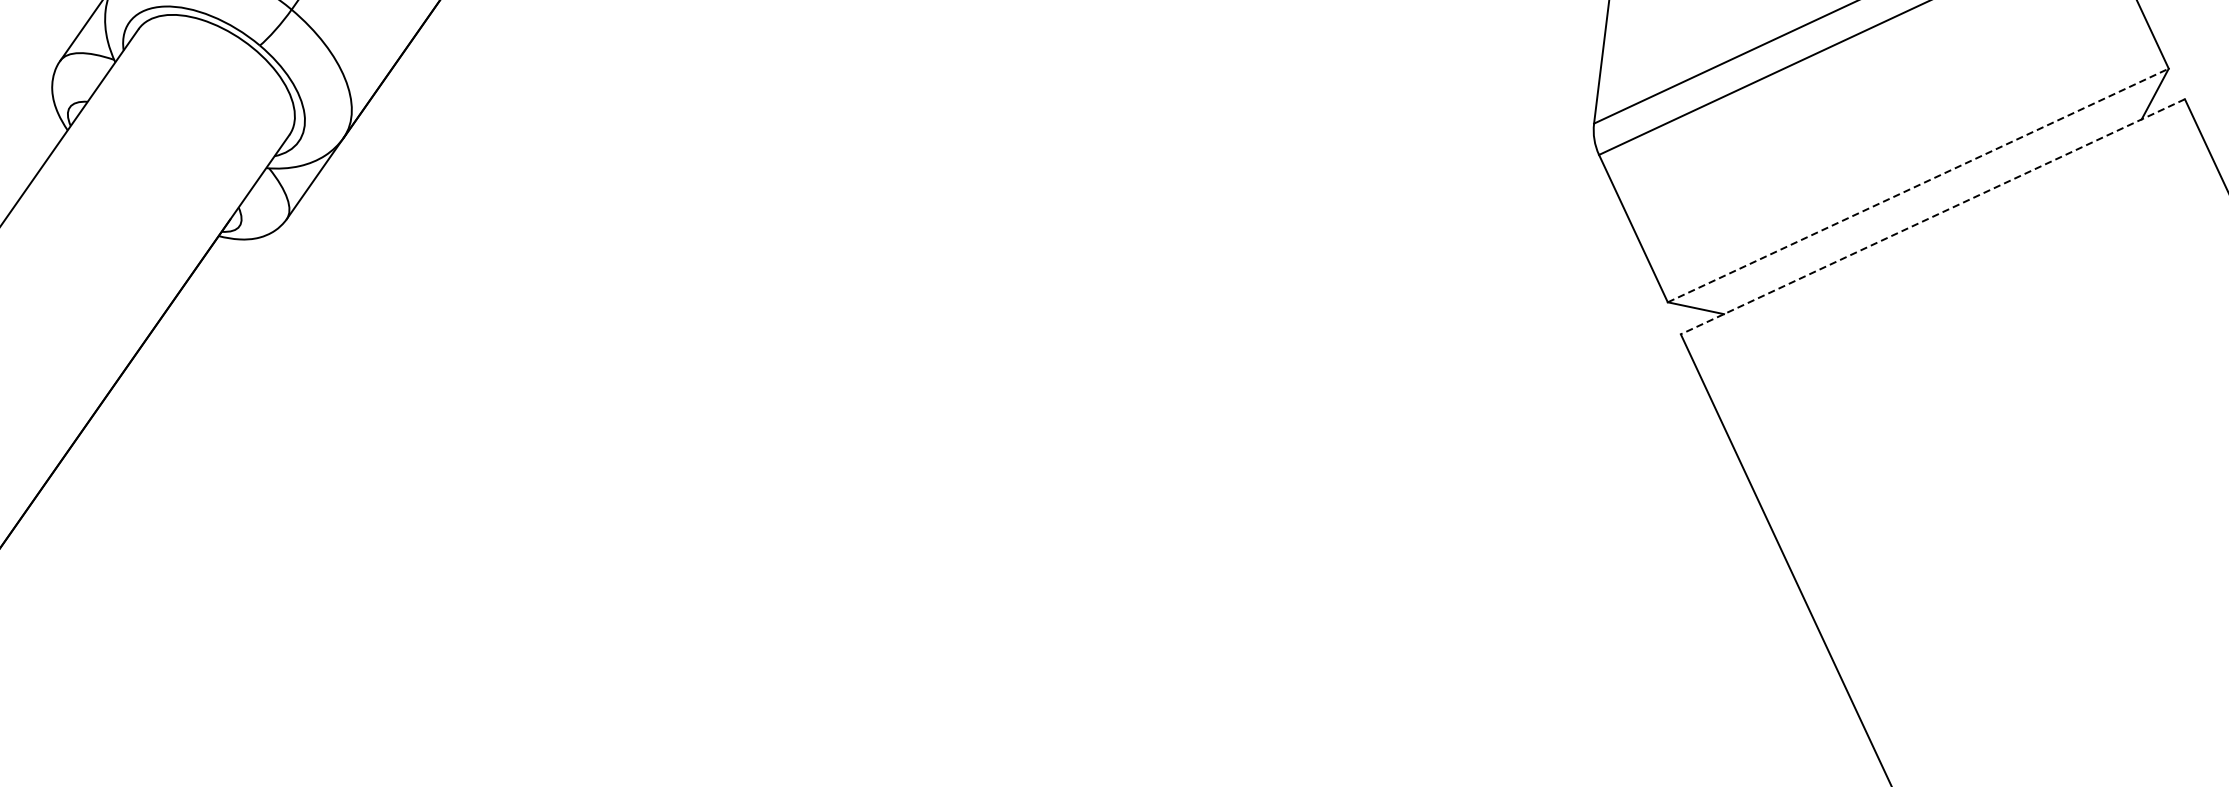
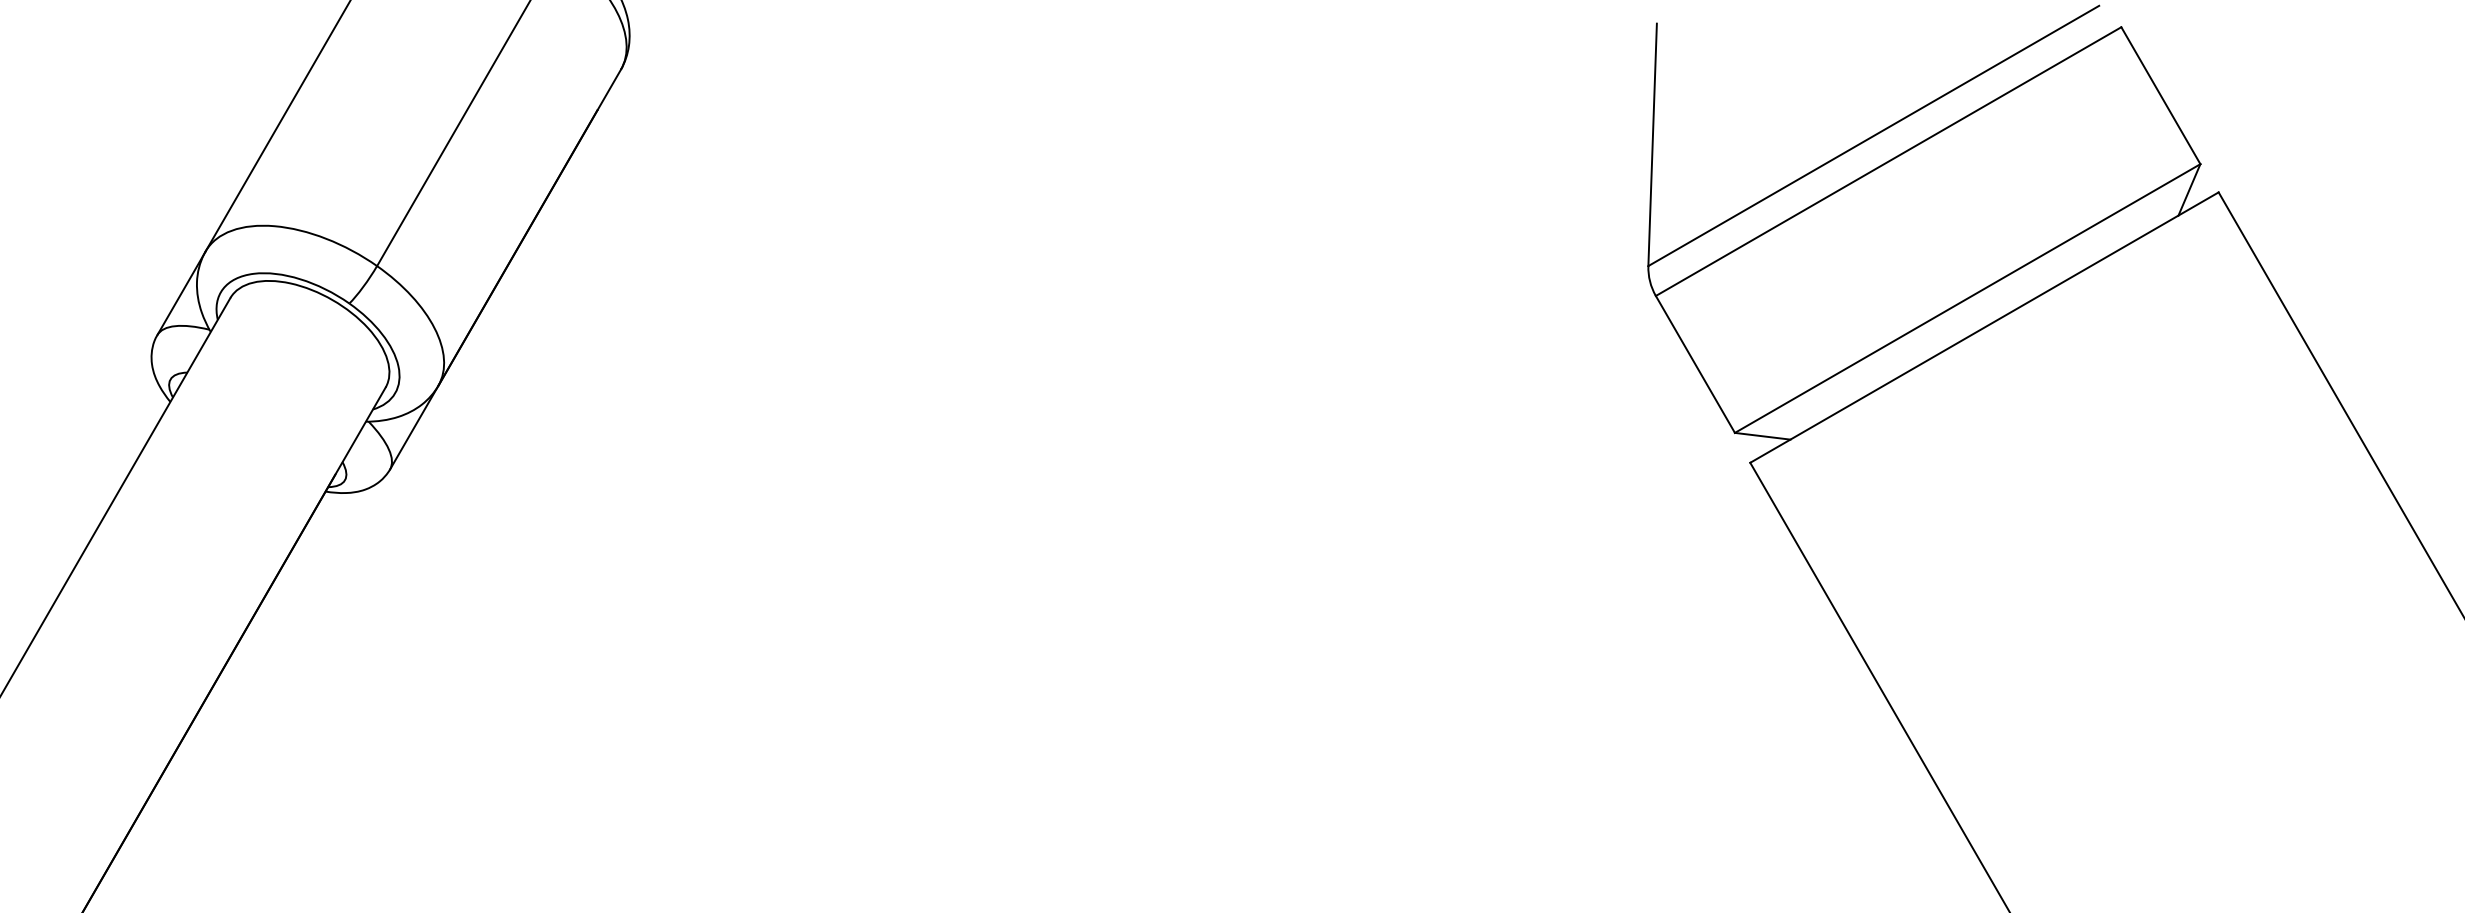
line: (1918, 185) -> (1967, 298), dashed -> solid
line: (1932, 216) -> (1984, 327), dashed -> solid

